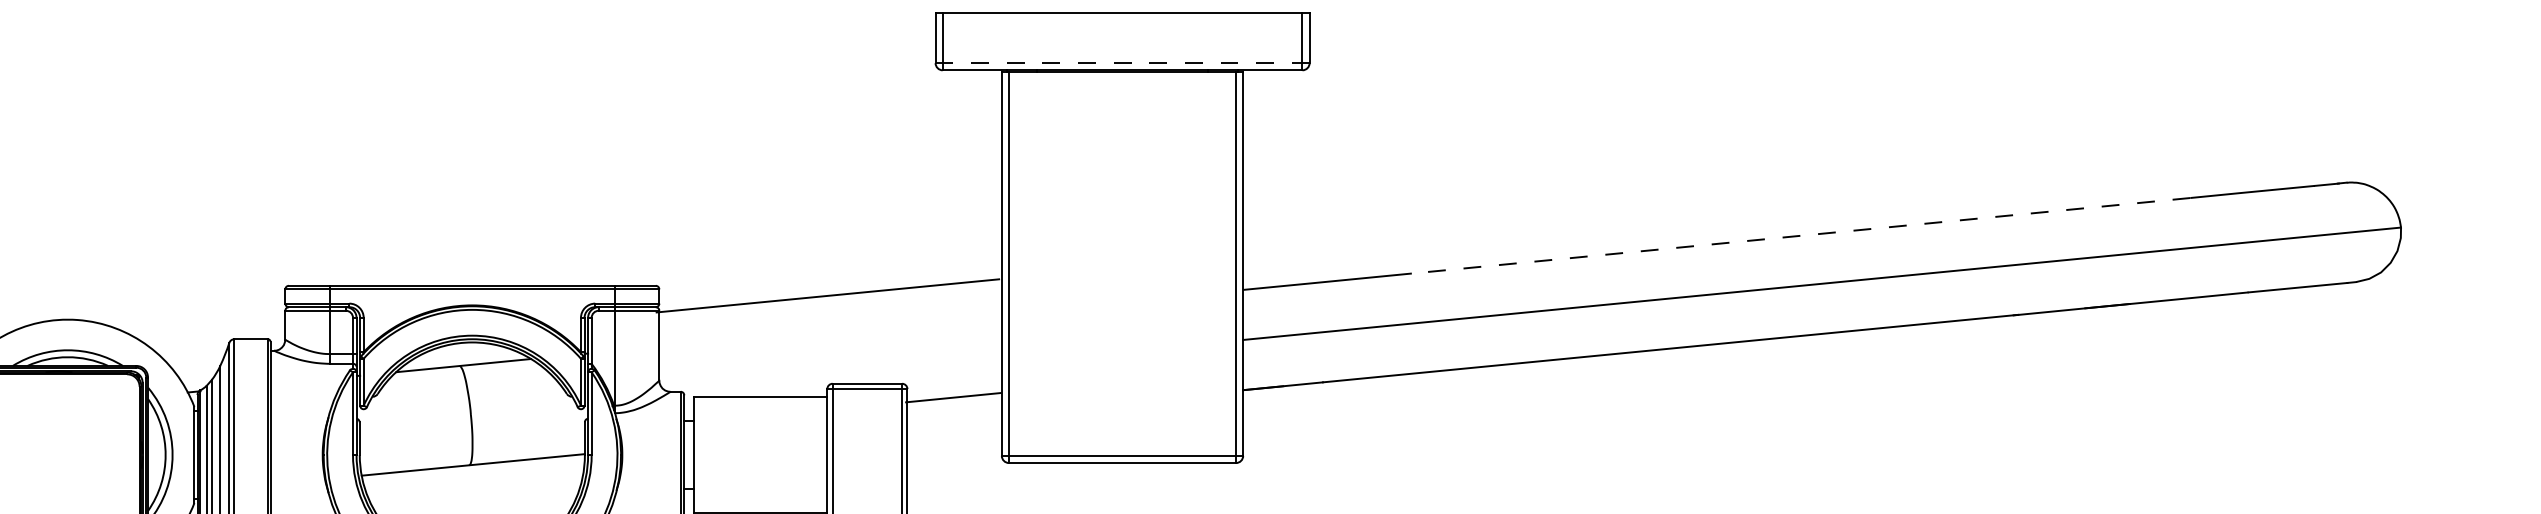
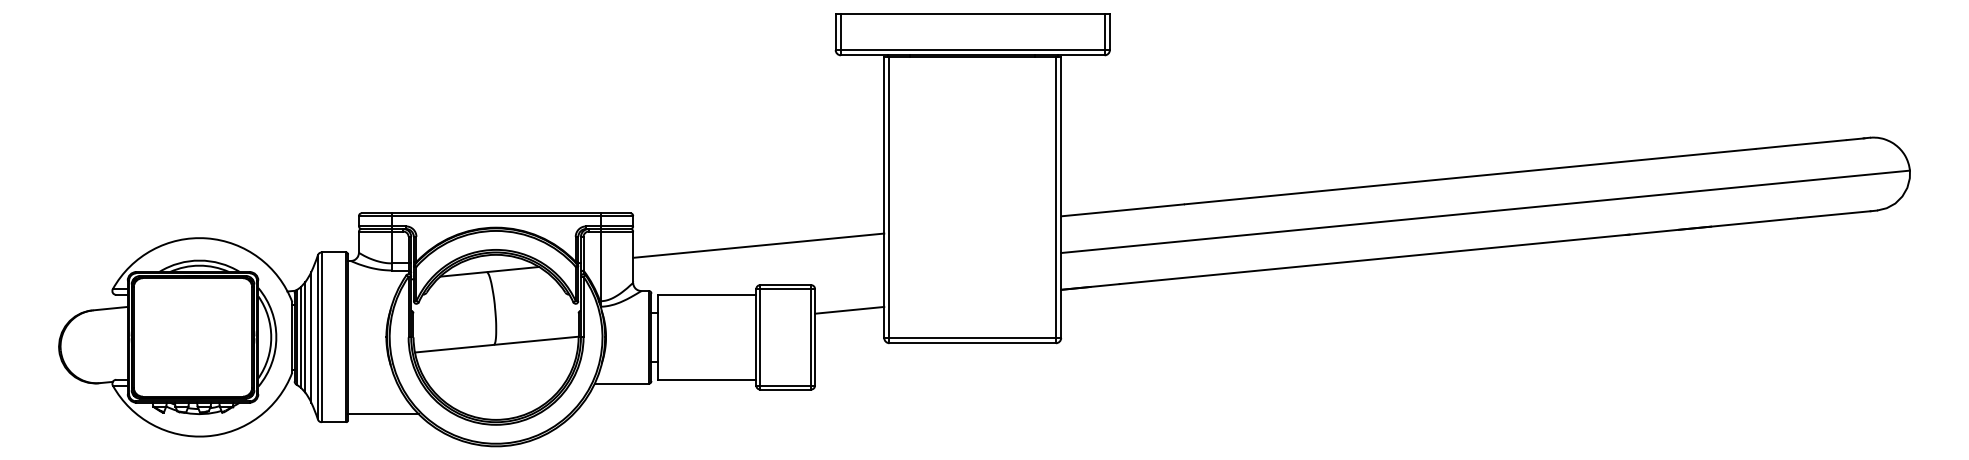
line: (1123, 63) -> (973, 50), dashed -> solid
line: (1801, 235) -> (1470, 176), dashed -> solid
line: (827, 295) -> (758, 245), moved
line: (953, 396) -> (849, 309), moved

